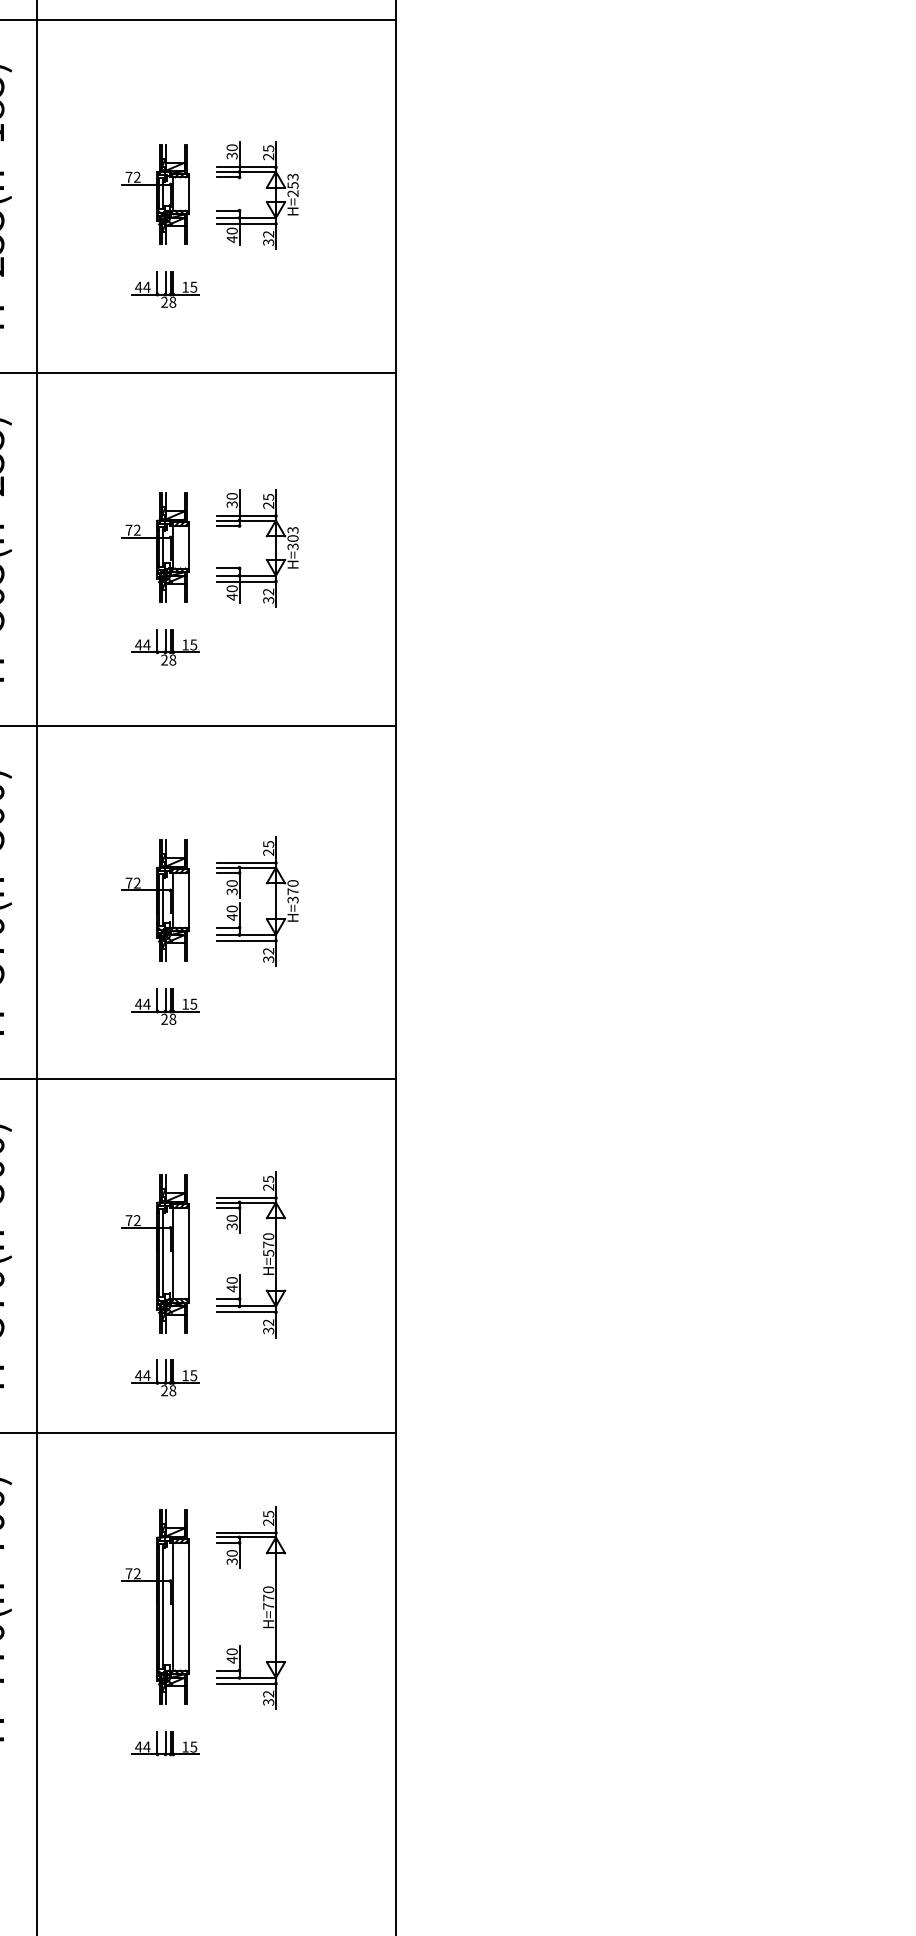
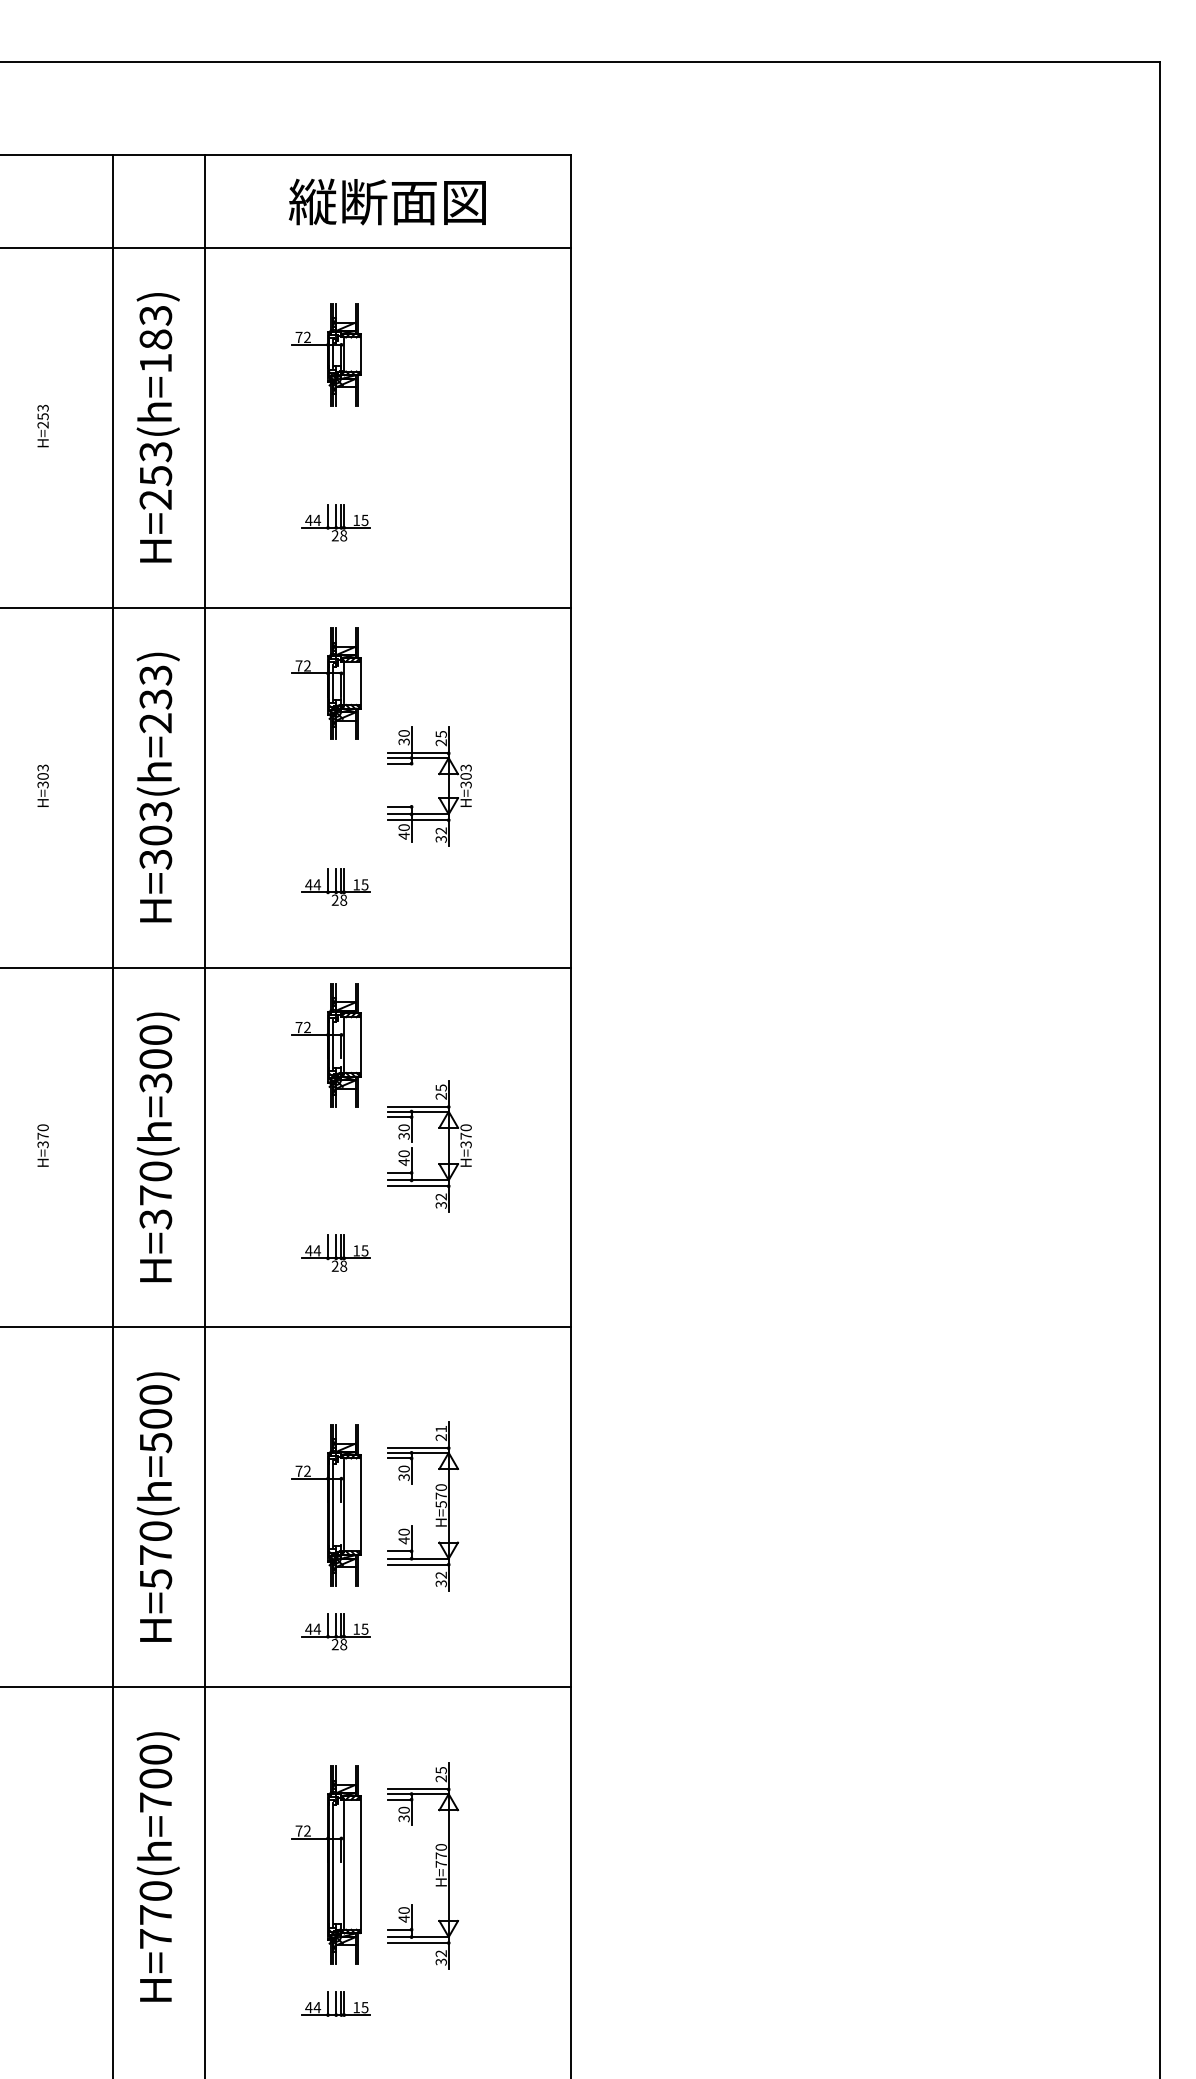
part: (265, 188) -> (438, 419), removed
part: (155, 194) -> (326, 354), moved
part: (155, 547) -> (326, 683), moved
part: (155, 900) -> (326, 1045), moved
text: (267, 1178) -> (440, 1428), 25 -> 21

